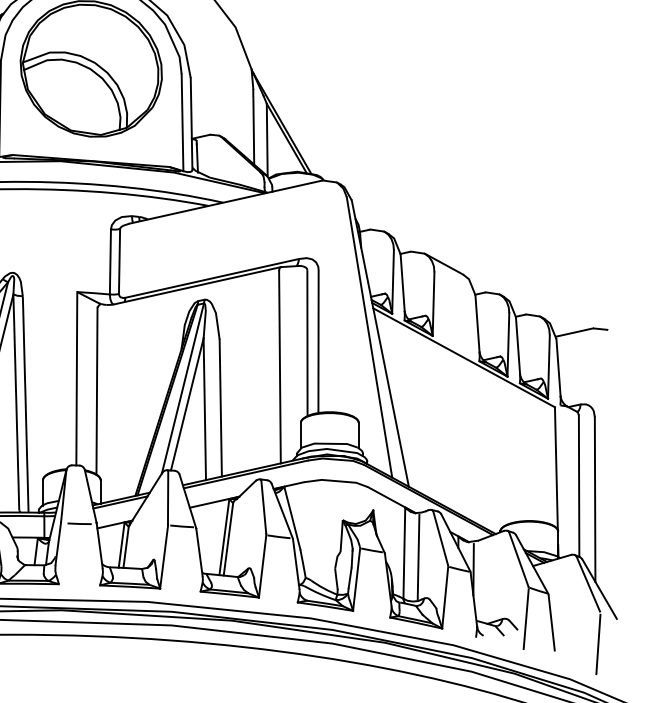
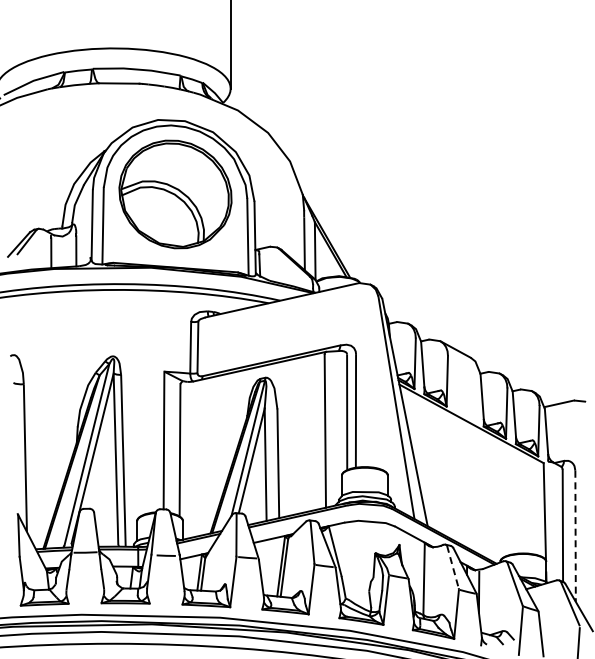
line: (595, 499) -> (575, 536), solid -> dashed
line: (440, 538) -> (452, 567), solid -> dashed
line: (418, 556) -> (435, 581), removed

